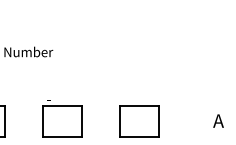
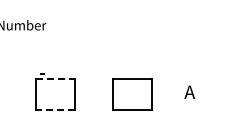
line: (62, 105) -> (55, 78), solid -> dashed
text: (218, 120) -> (189, 91), moved
line: (61, 136) -> (54, 109), solid -> dashed

